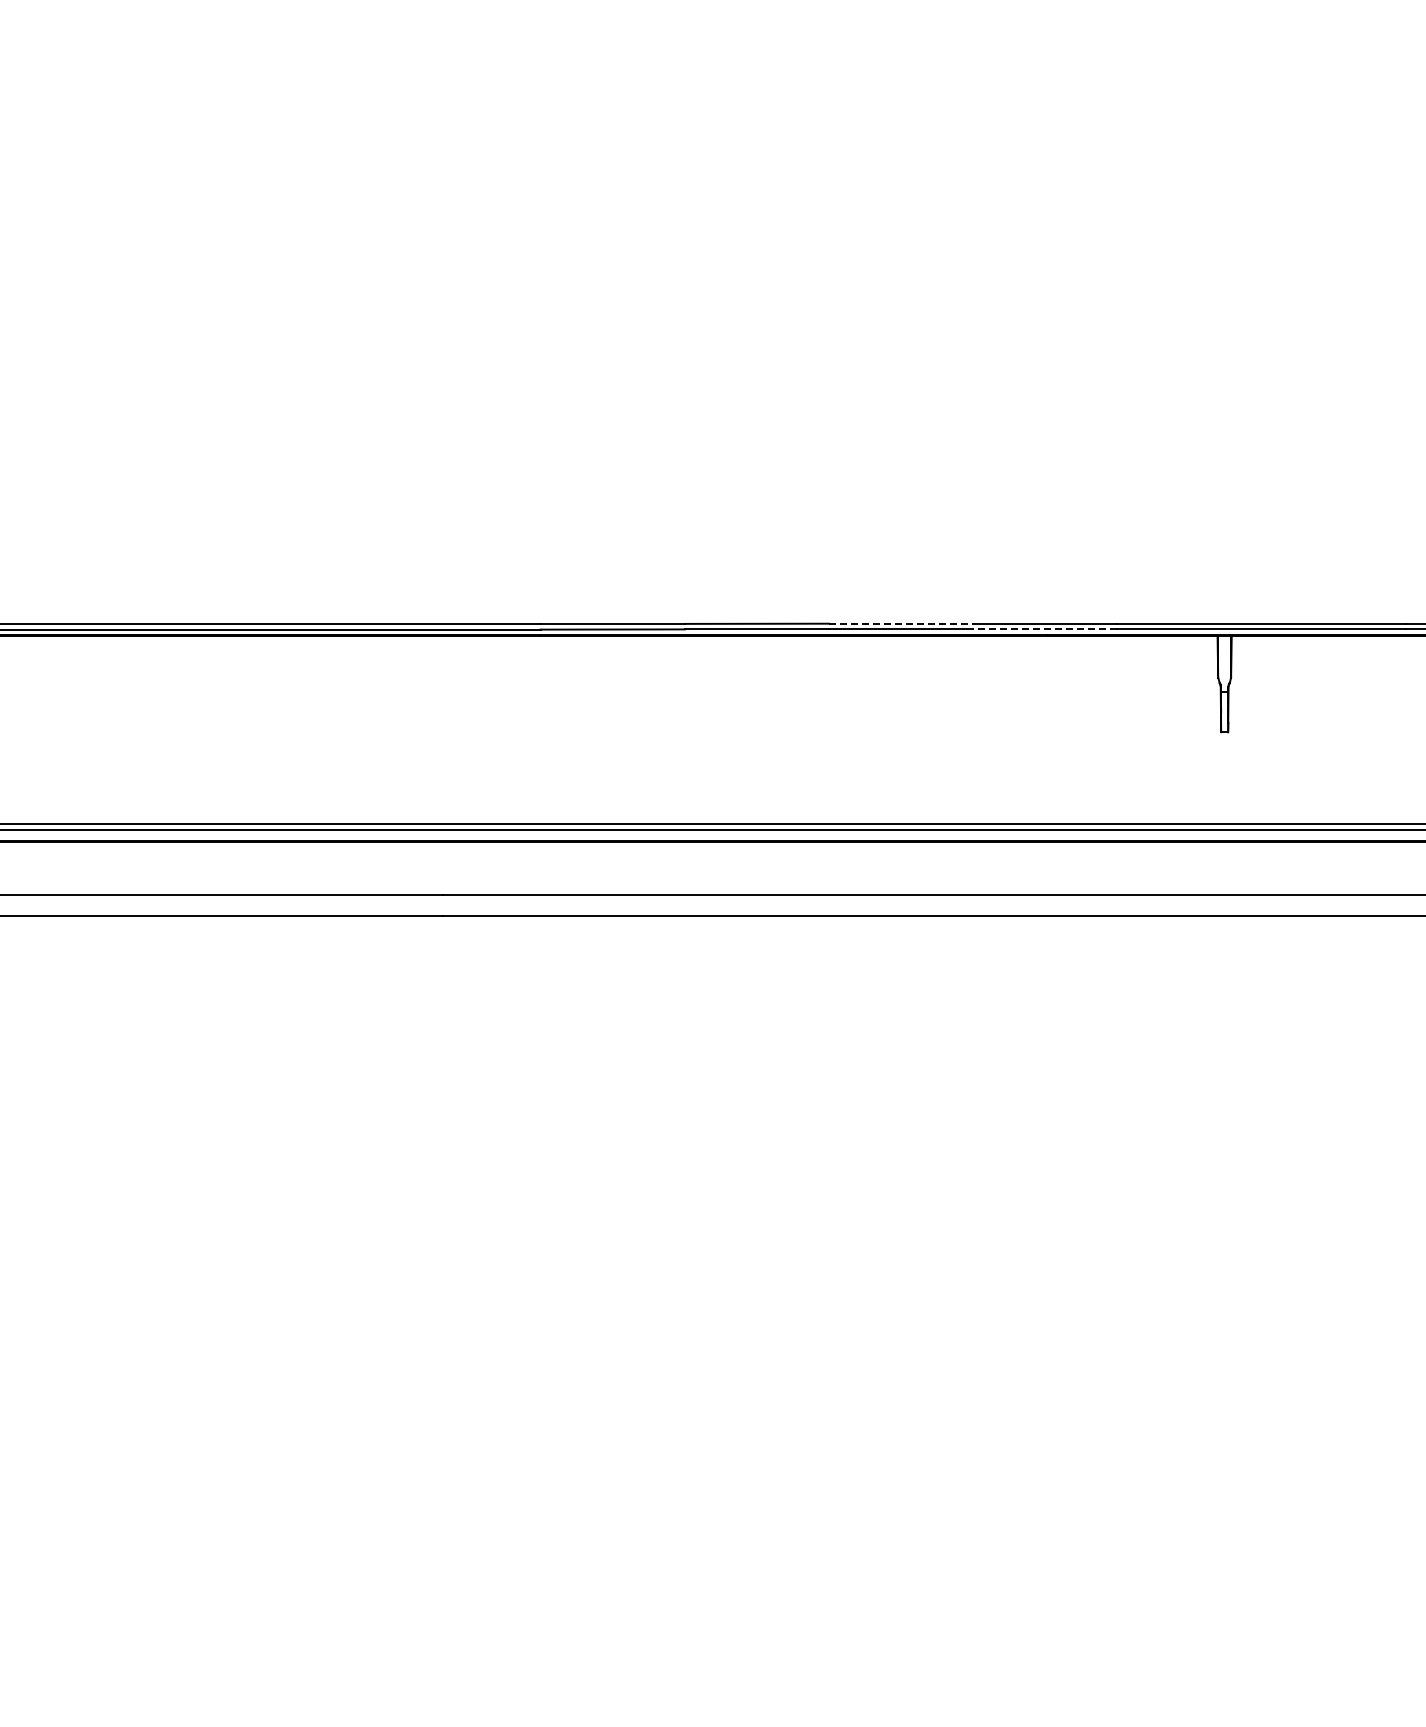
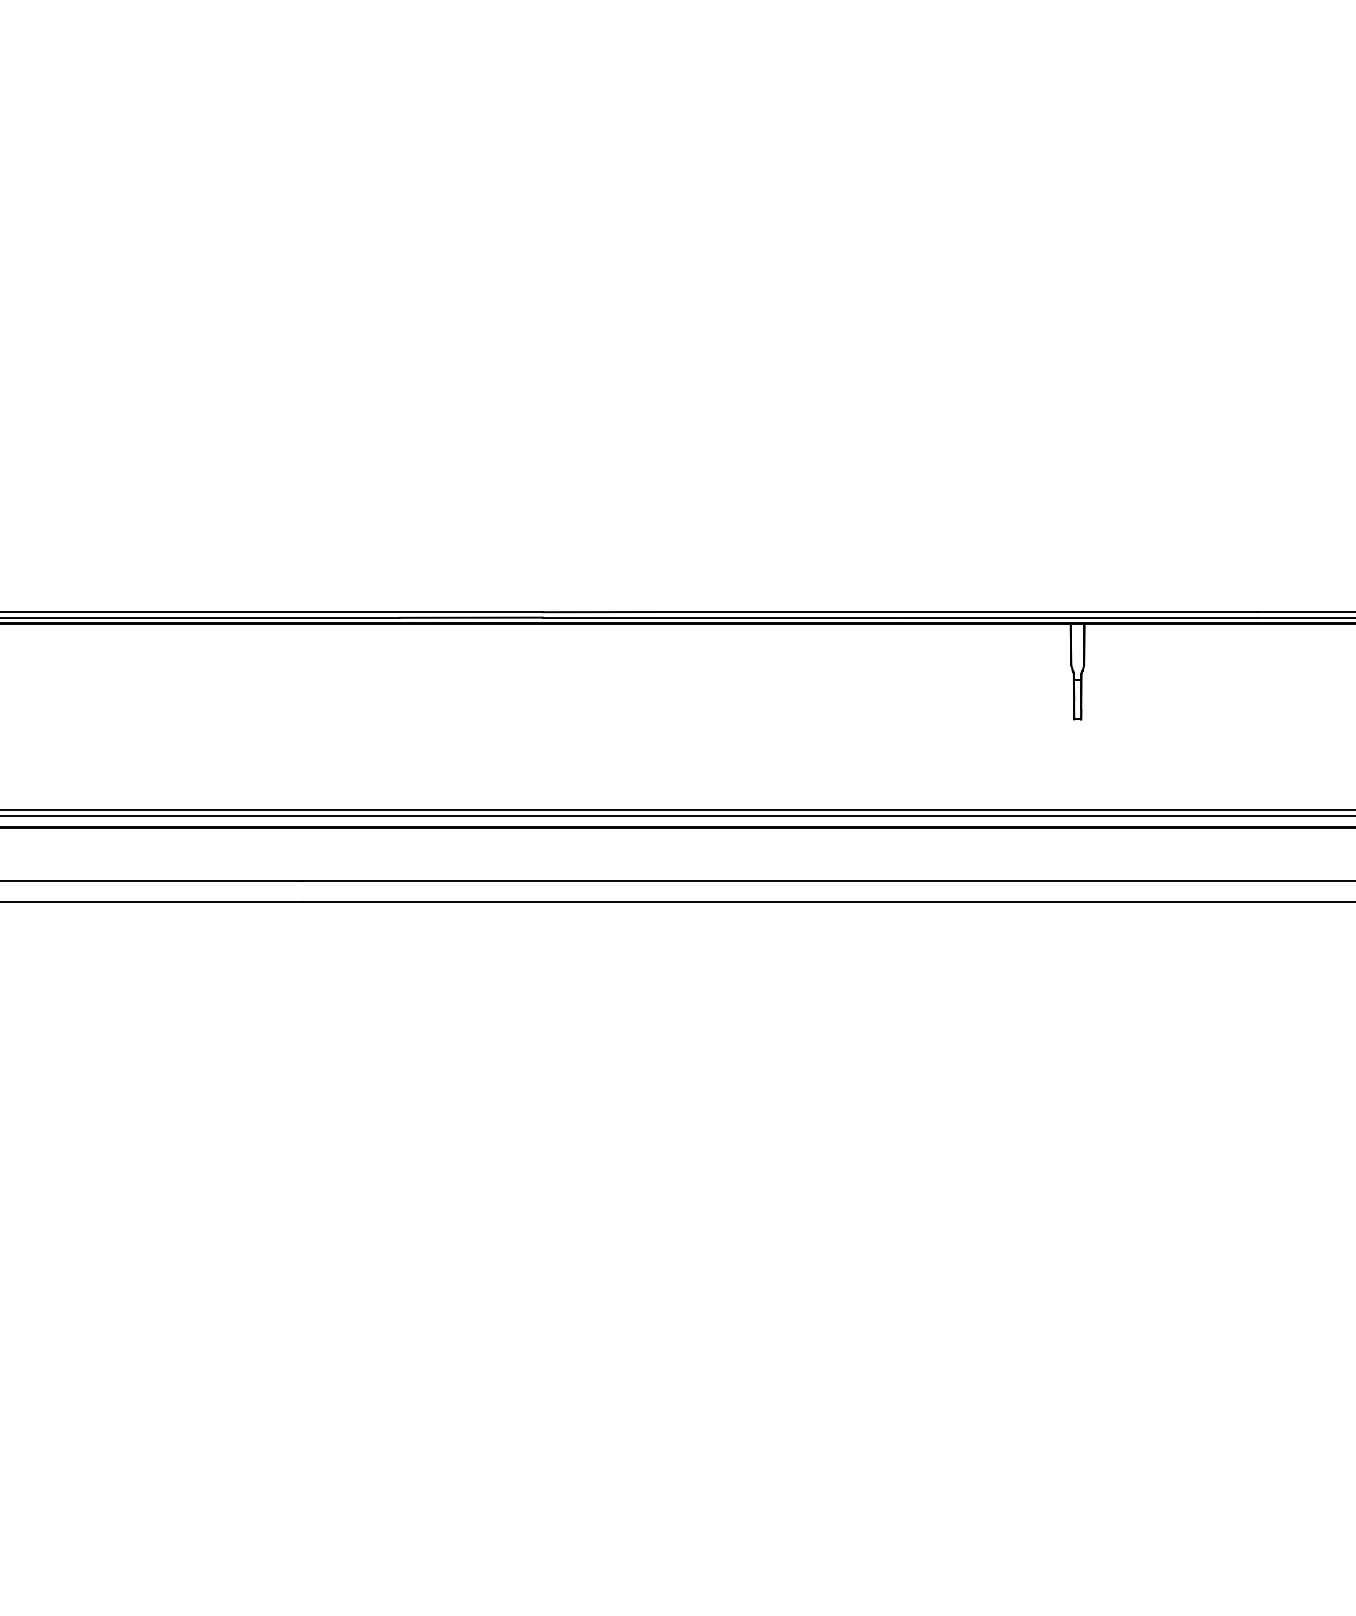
line: (901, 623) -> (757, 611), dashed -> solid
line: (1044, 629) -> (899, 617), dashed -> solid

